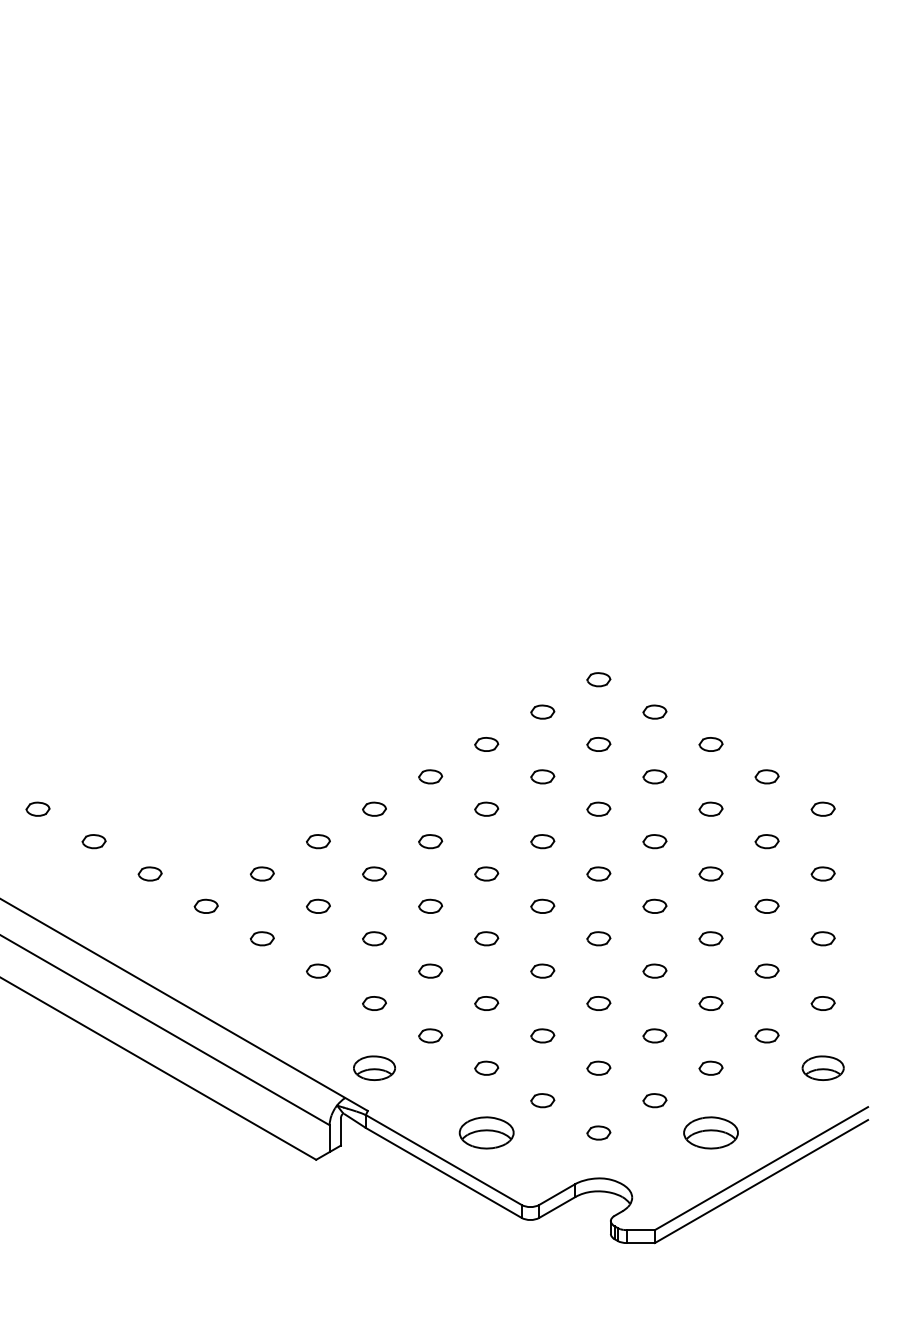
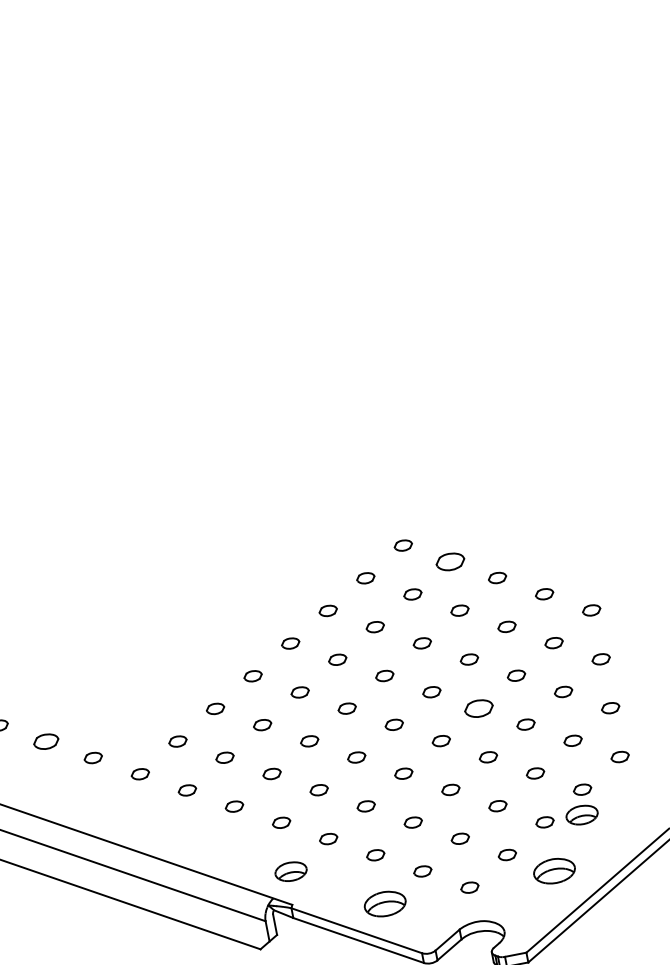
part: (654, 711) -> (450, 561), size x1.6
part: (93, 841) -> (45, 741), size x1.4
part: (654, 905) -> (478, 707), size x1.6
part: (822, 1067) -> (581, 814), moved

